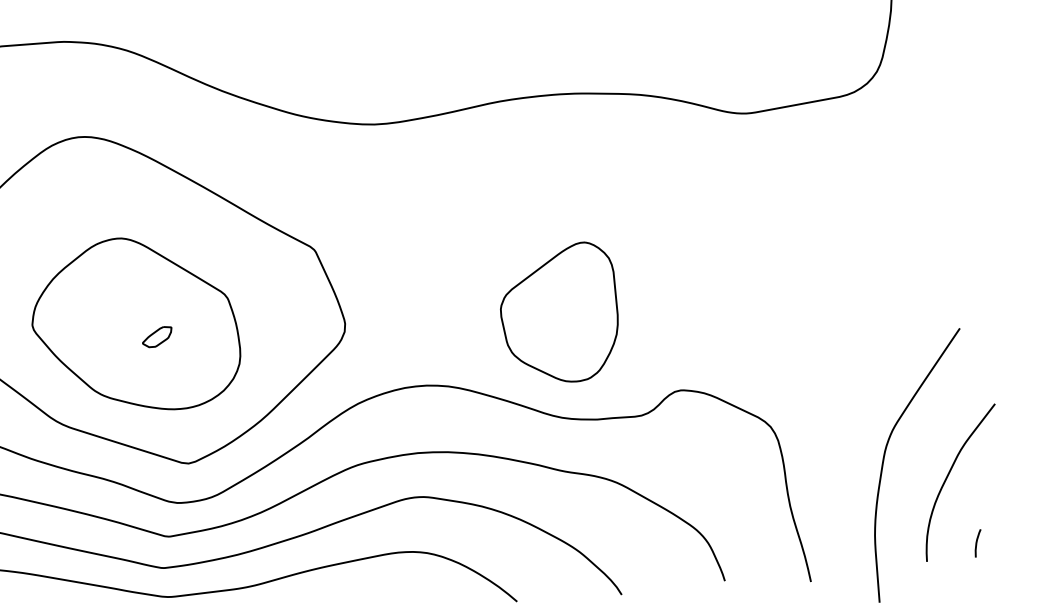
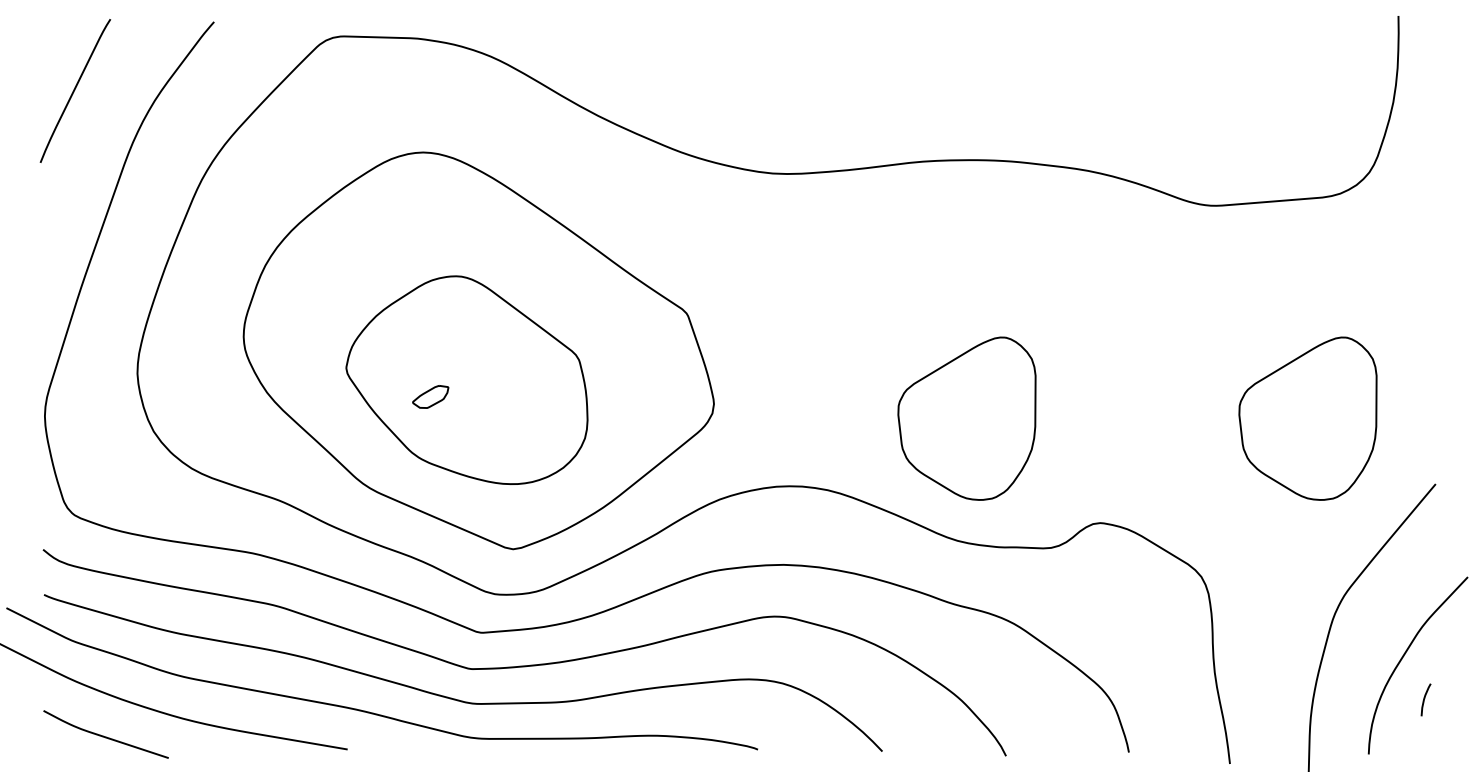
part: (846, 284) -> (1307, 418), added
part: (157, 336) -> (430, 396), moved
curve: (977, 542) -> (1425, 698), moved

